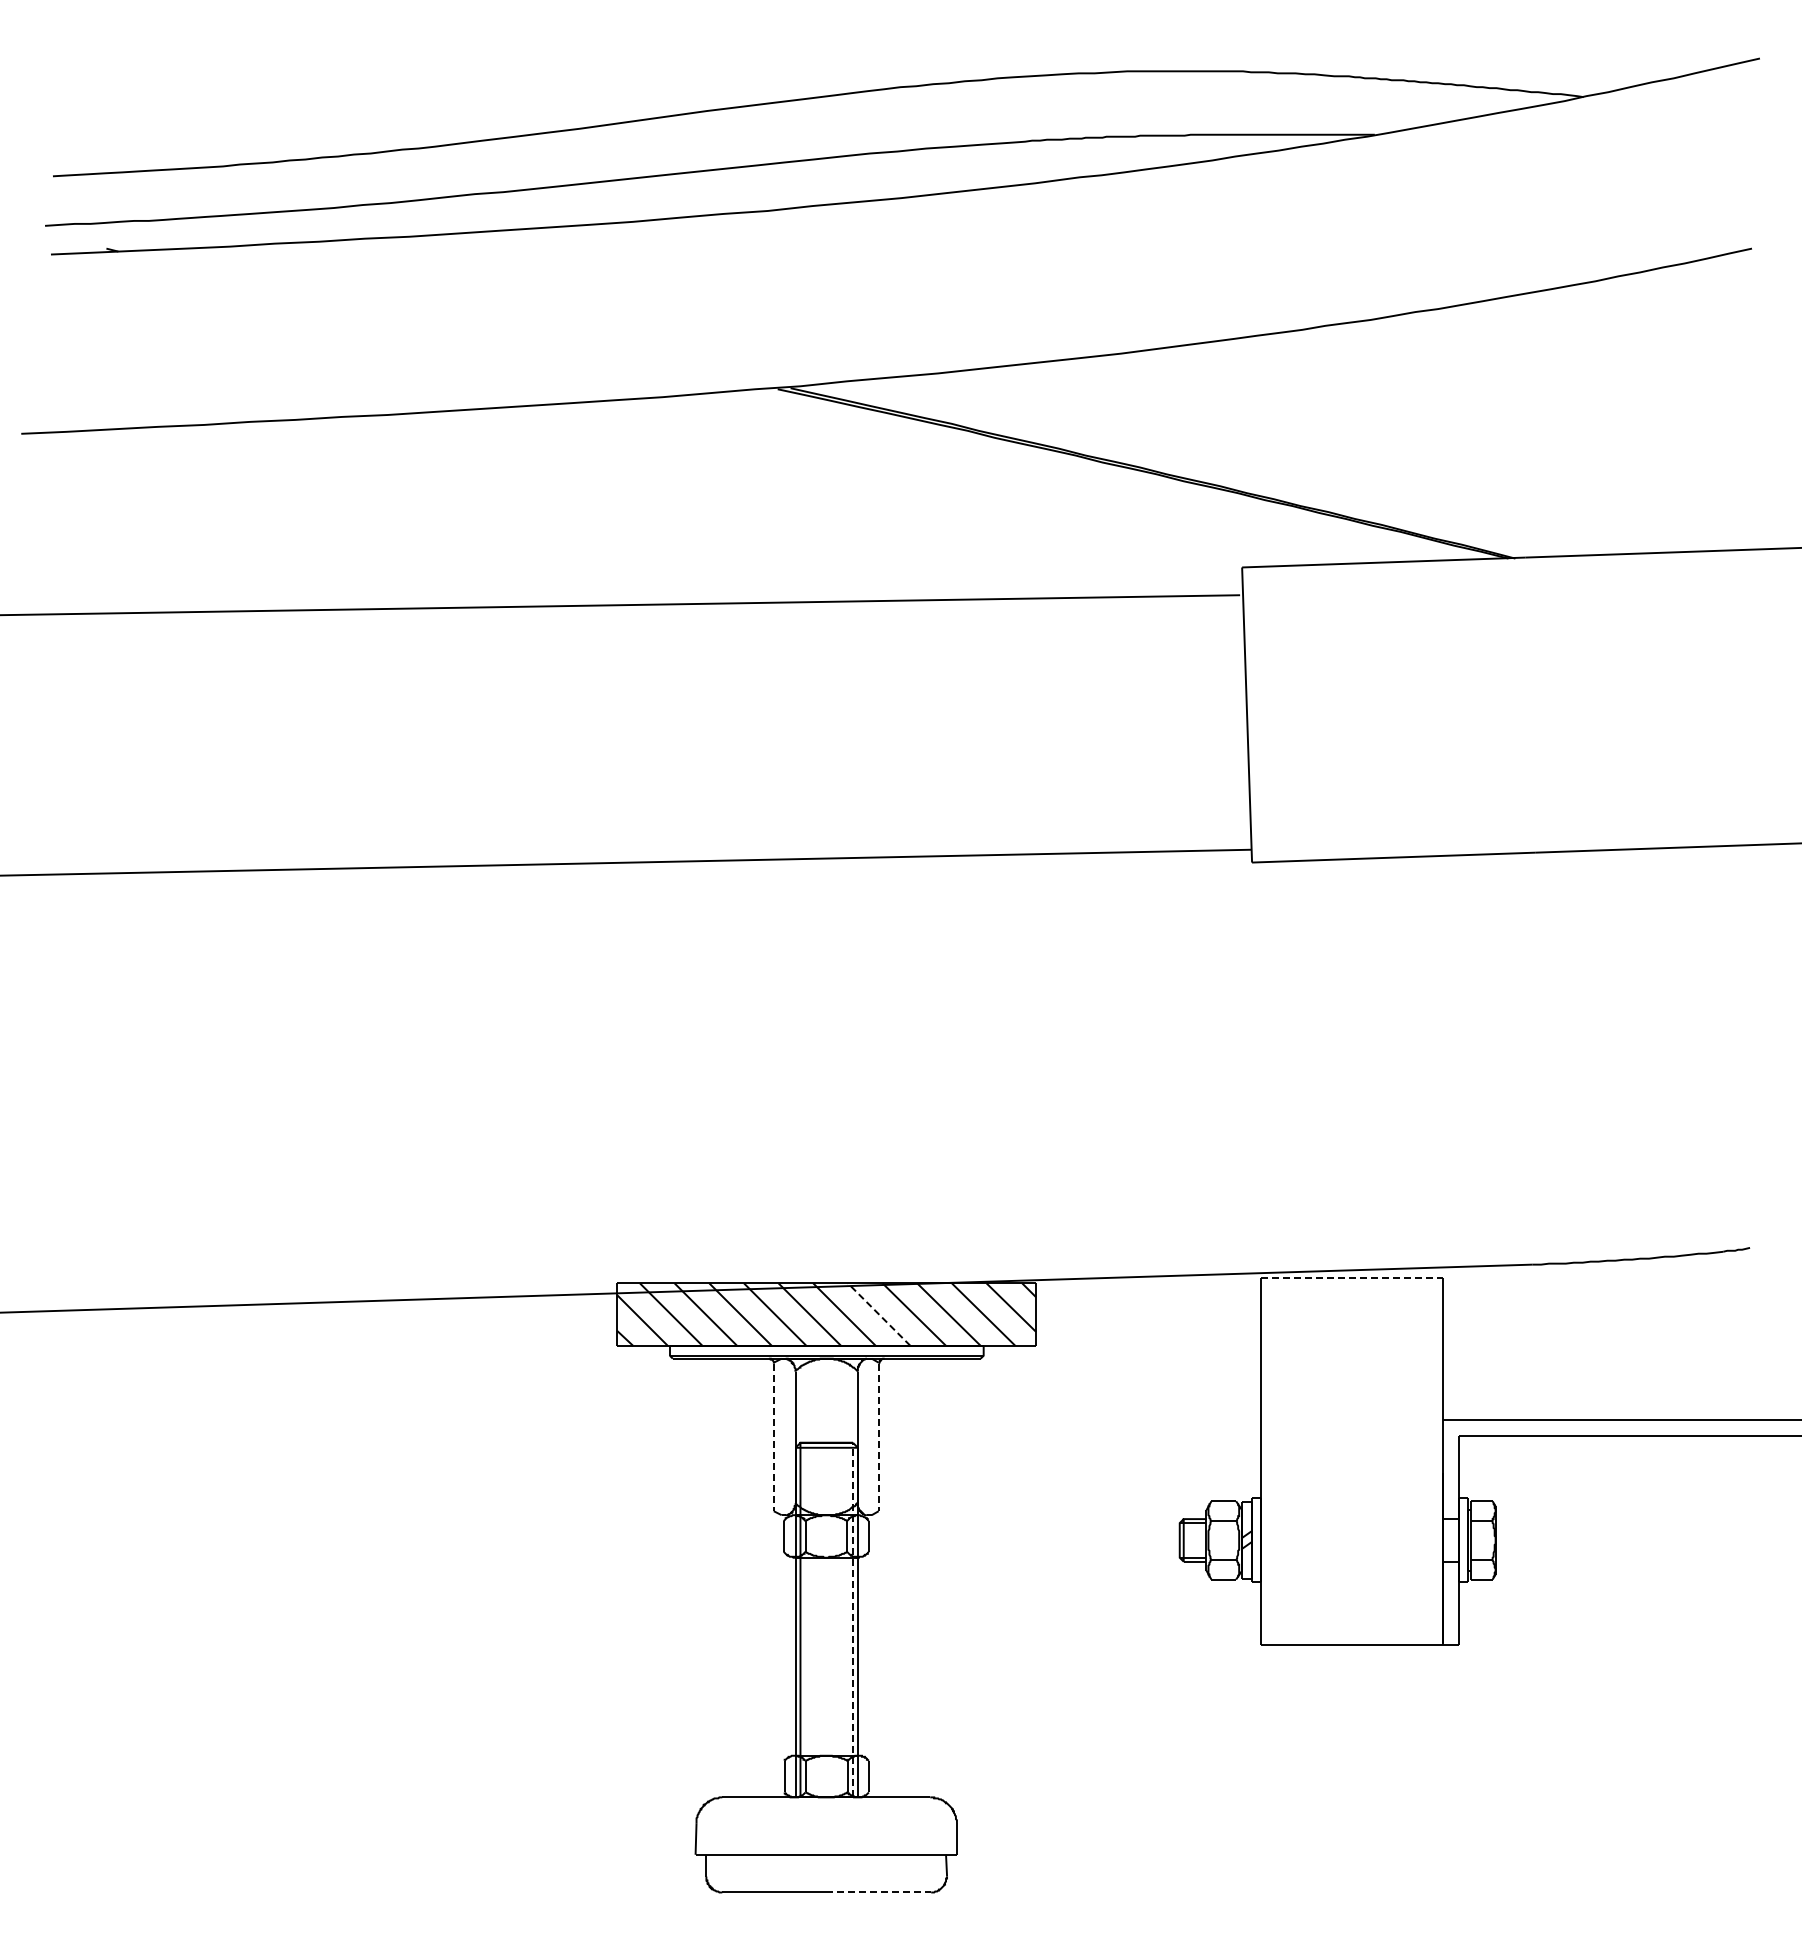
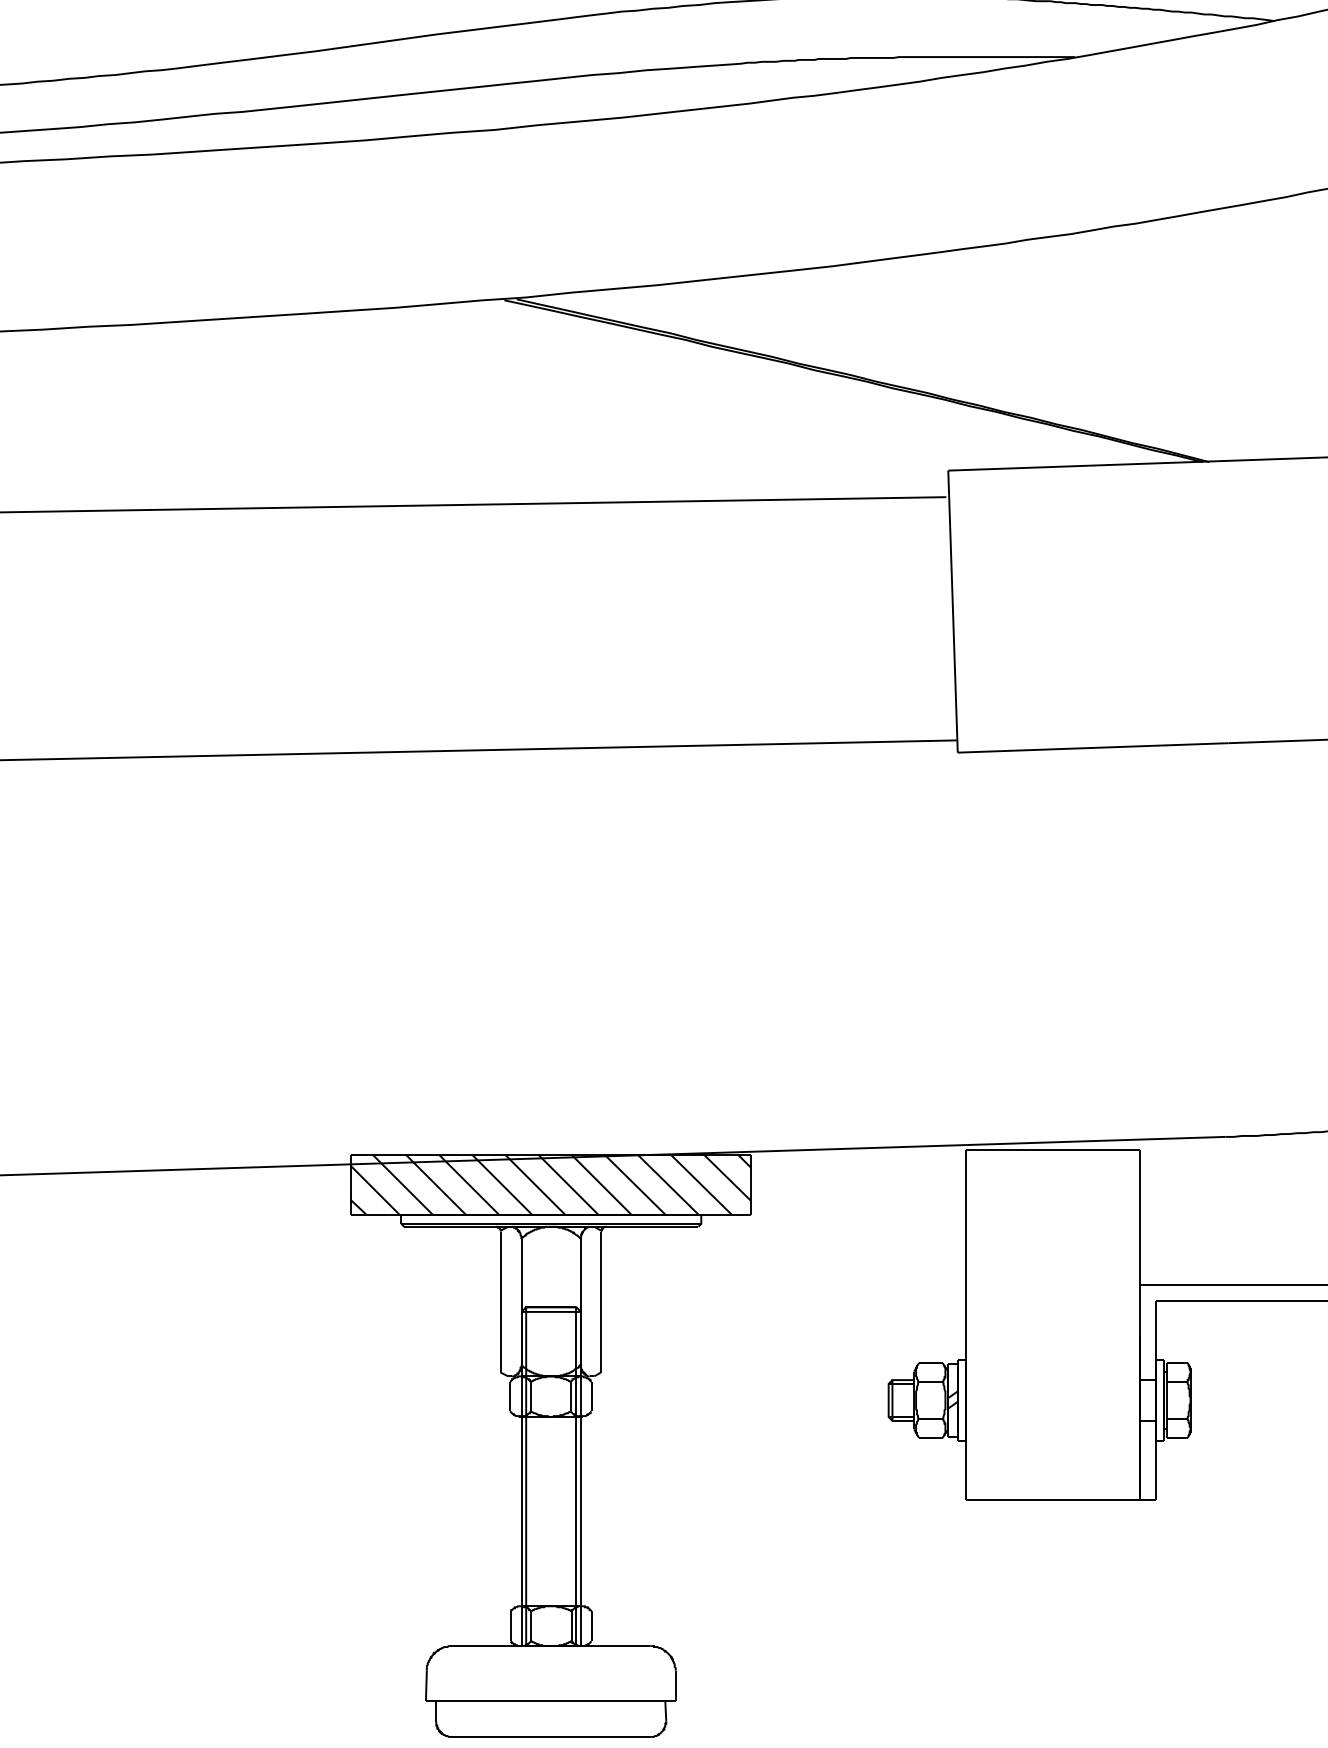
line: (1352, 1278) -> (1053, 1150), dashed -> solid
line: (878, 1314) -> (600, 1184), dashed -> solid
line: (773, 1437) -> (500, 1302), dashed -> solid
line: (878, 1437) -> (600, 1302), dashed -> solid
line: (853, 1619) -> (576, 1476), dashed -> solid
line: (879, 1892) -> (601, 1736), dashed -> solid

